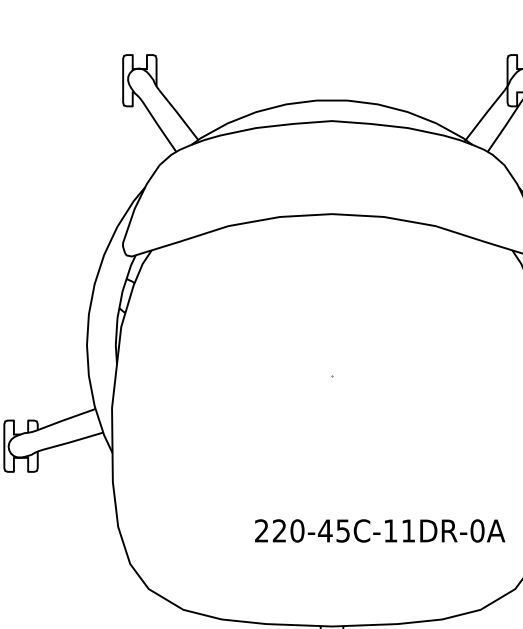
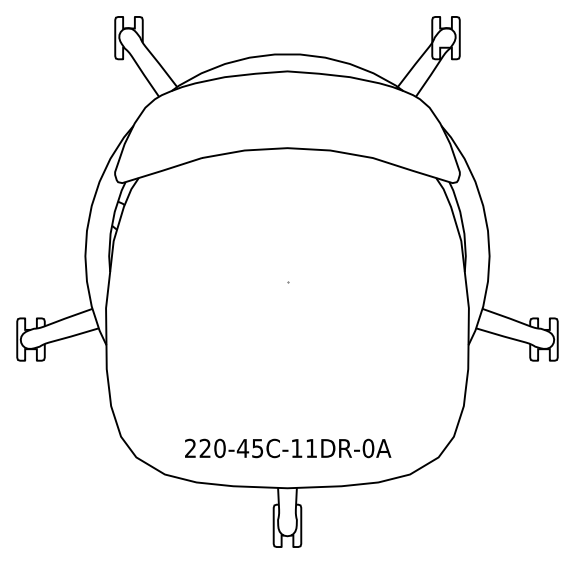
text: (380, 531) -> (288, 448), moved

